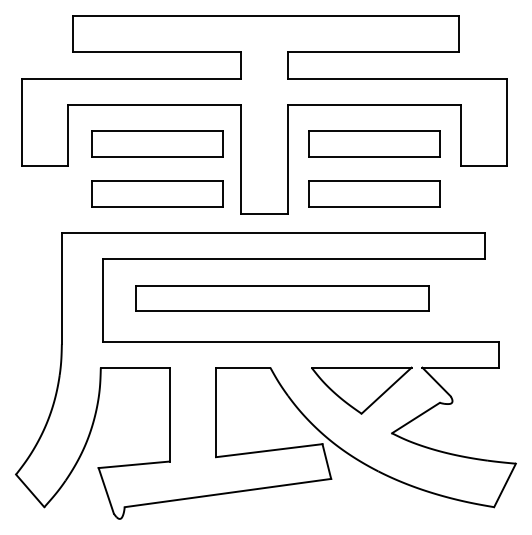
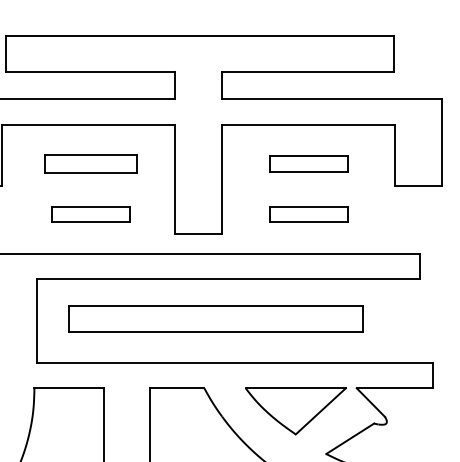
part: (157, 143) -> (91, 163), size x0.7
part: (374, 143) -> (308, 163), size x0.6
part: (157, 193) -> (91, 213), size x0.6
part: (374, 193) -> (308, 213), size x0.6

